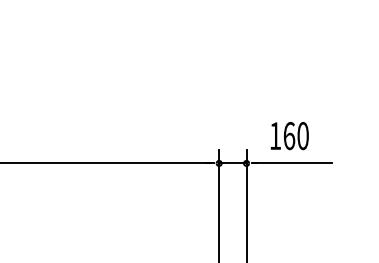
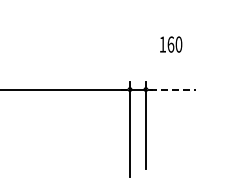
text: (290, 135) -> (171, 44), moved
line: (292, 163) -> (172, 89), solid -> dashed

